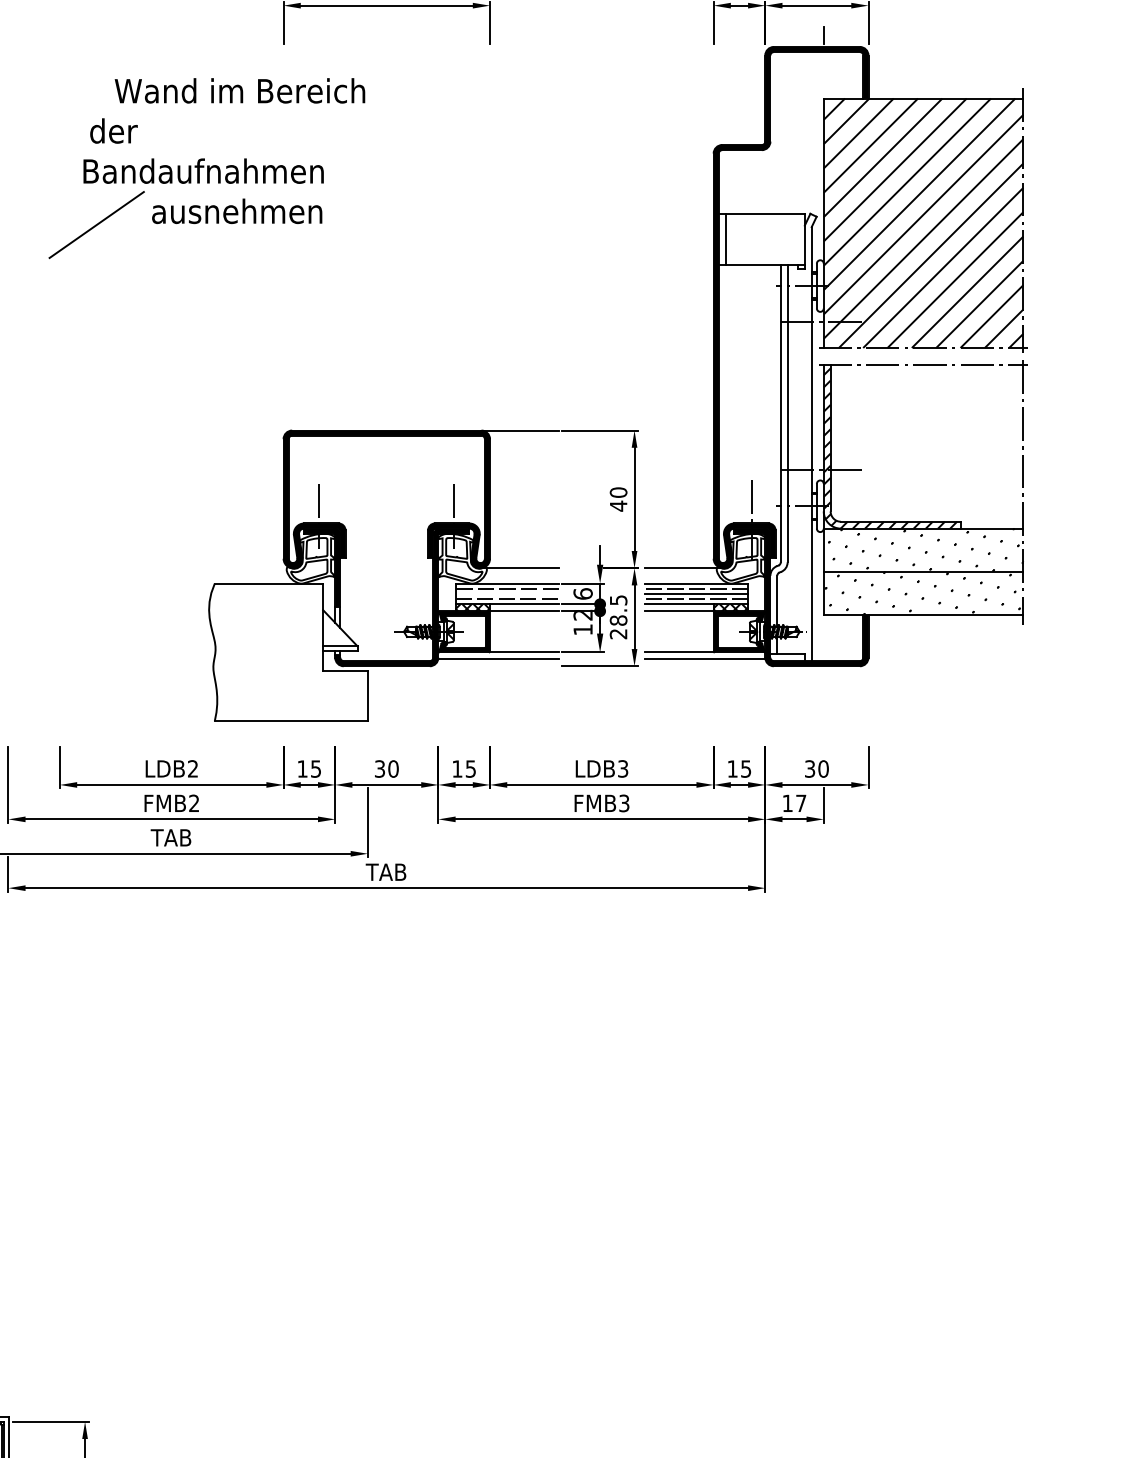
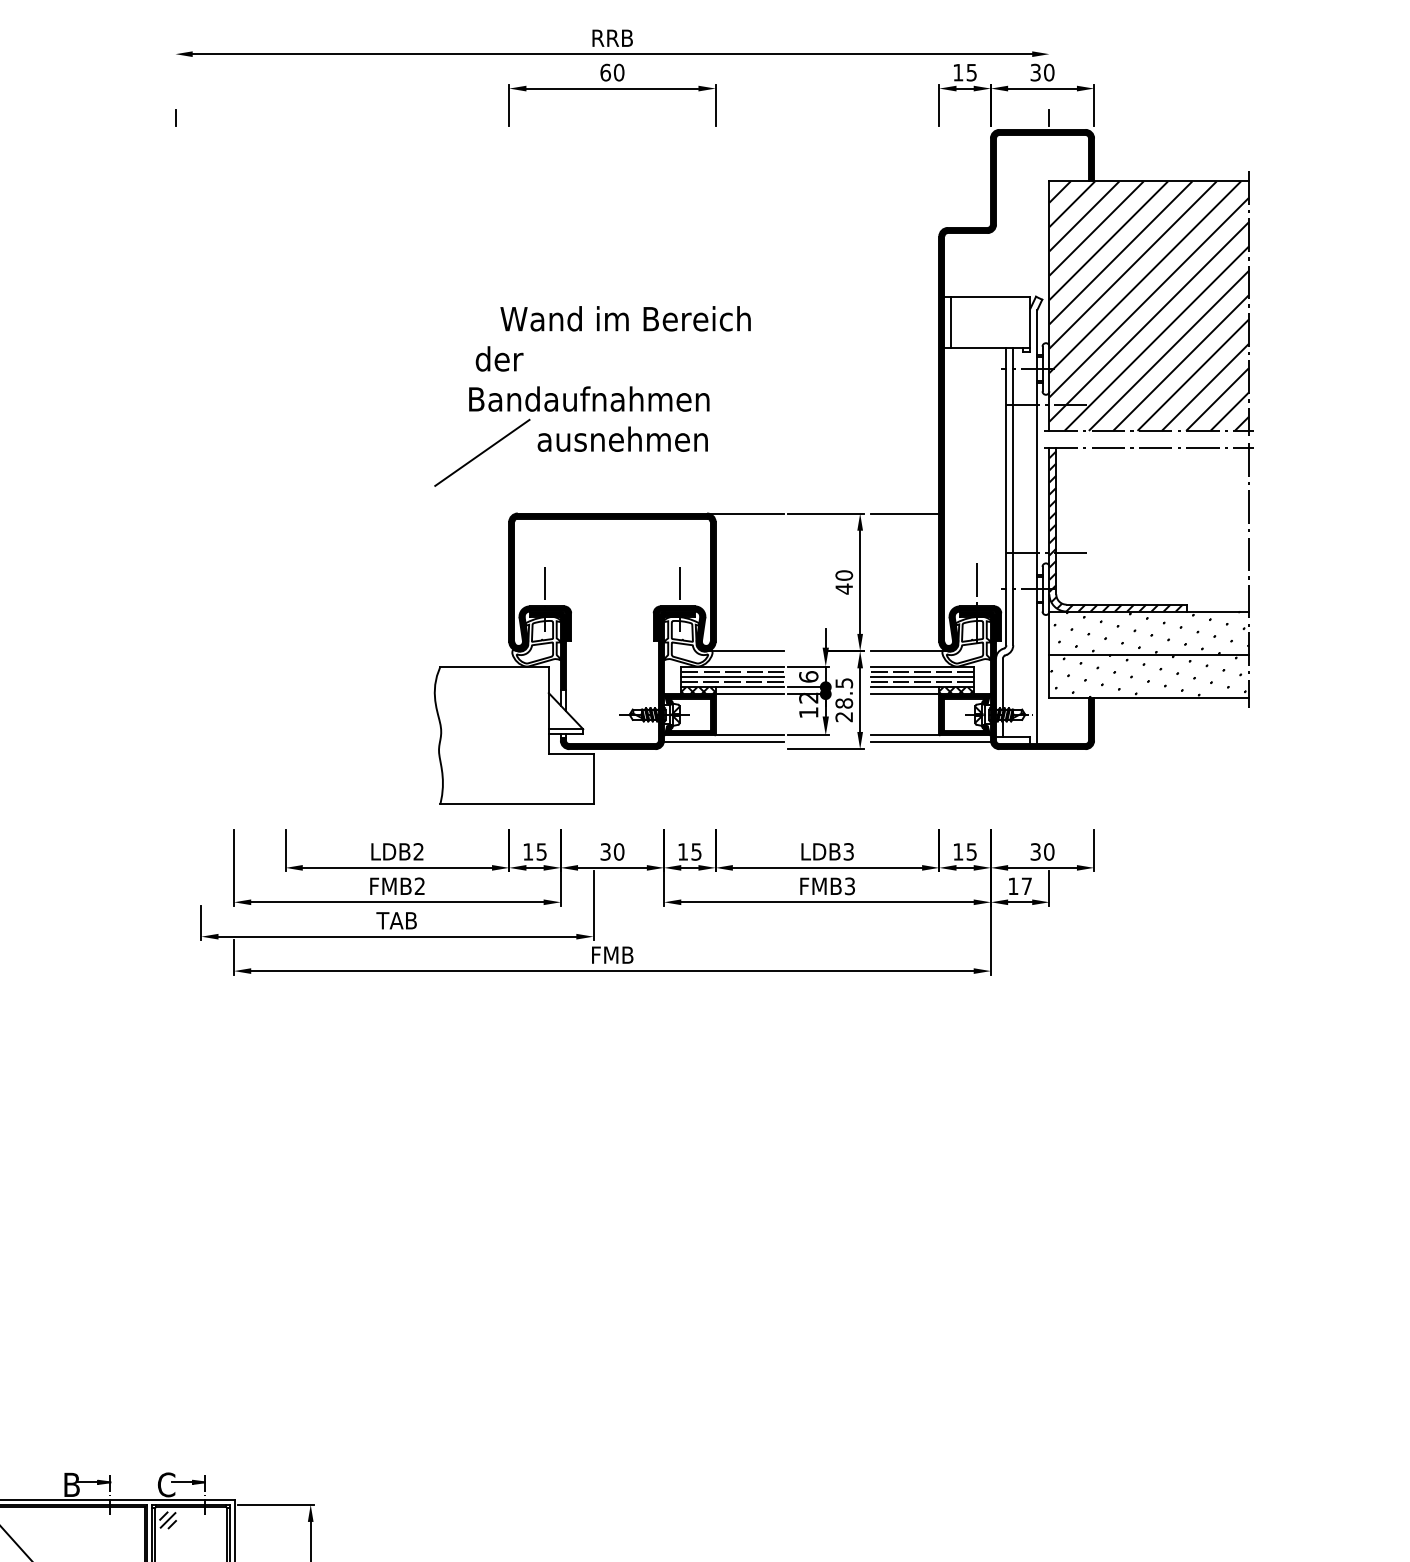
part: (206, 168) -> (592, 396), moved
line: (678, 430) -> (904, 513), added
line: (506, 593) -> (732, 676), added
text: (386, 871) -> (612, 954), TAB -> FMB

